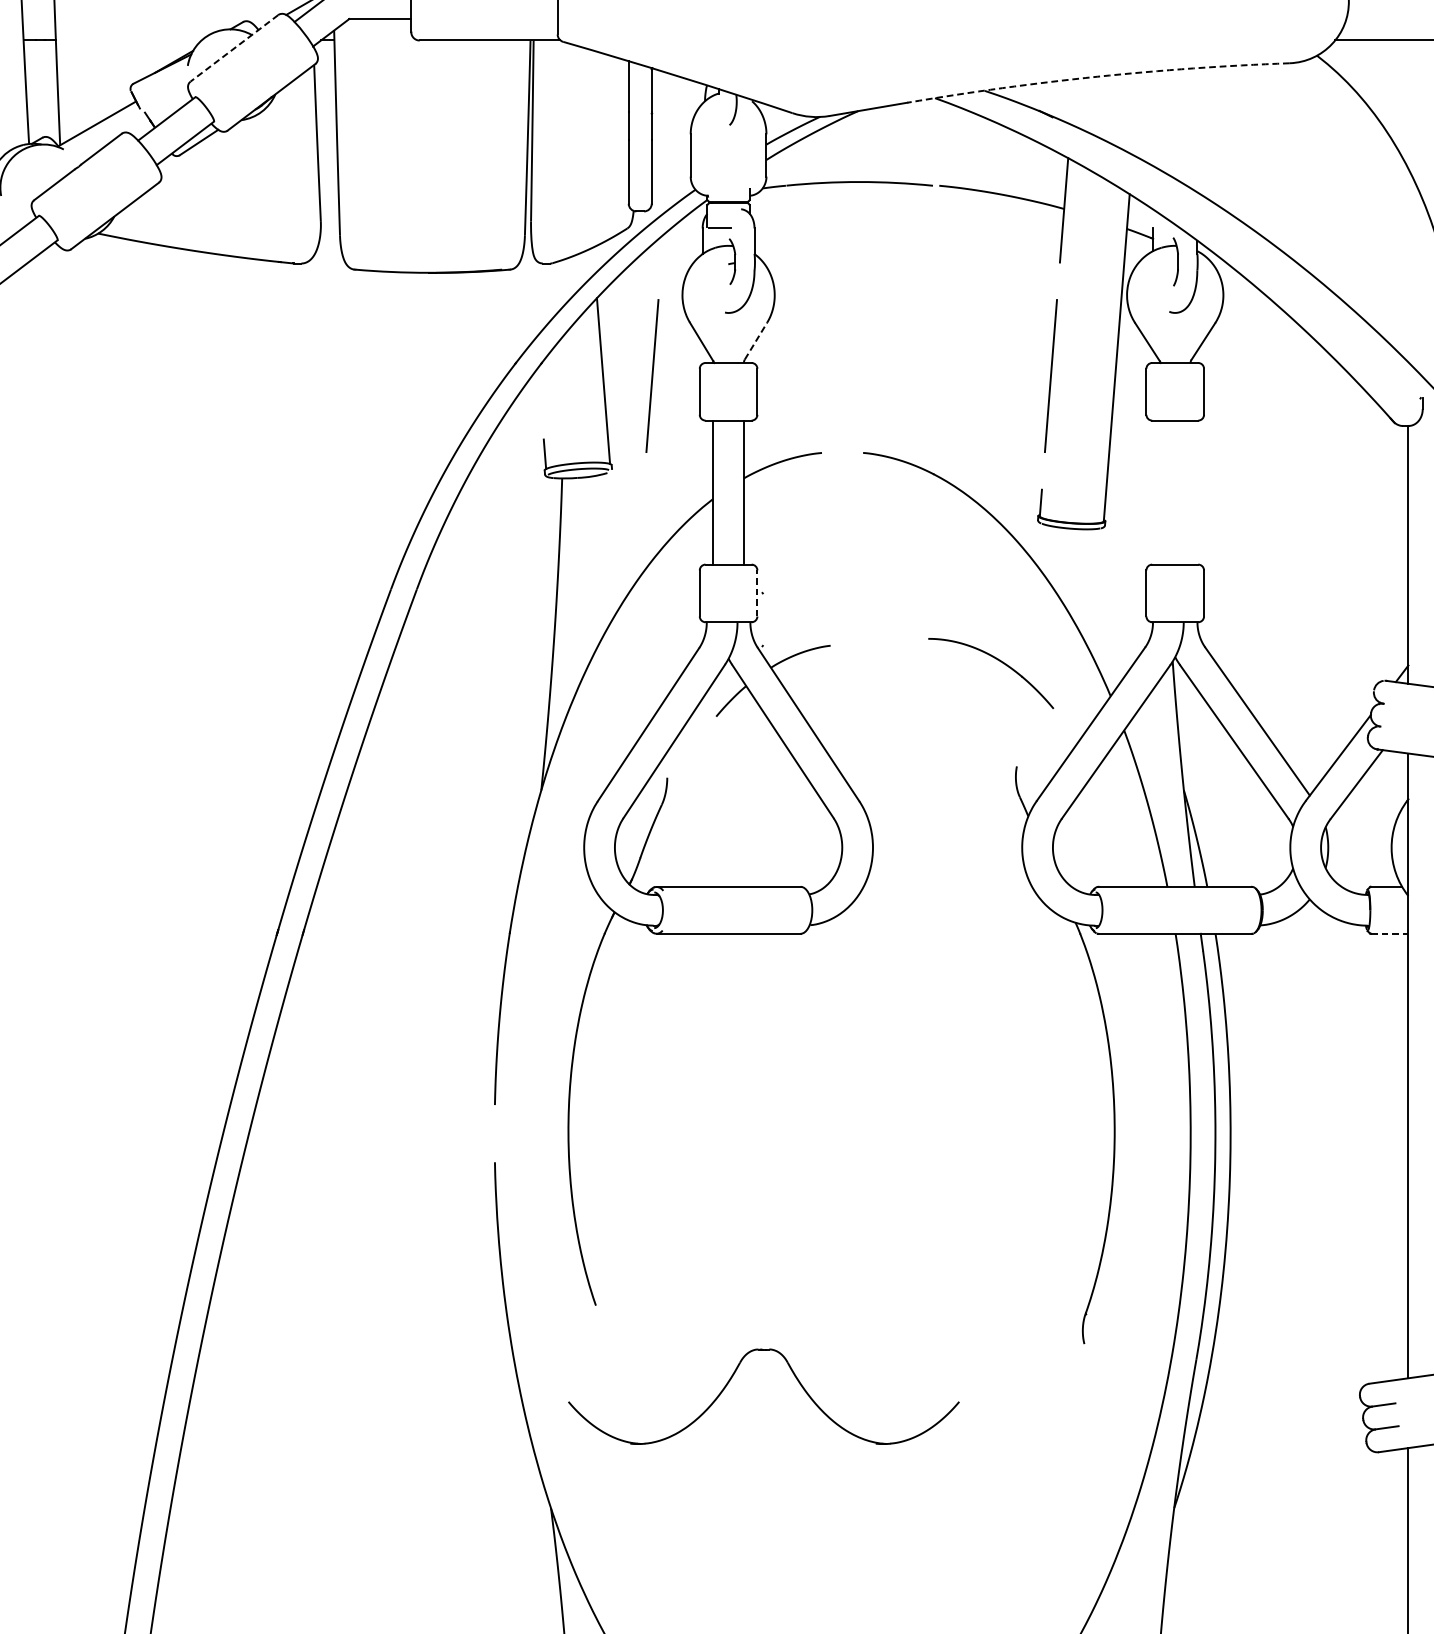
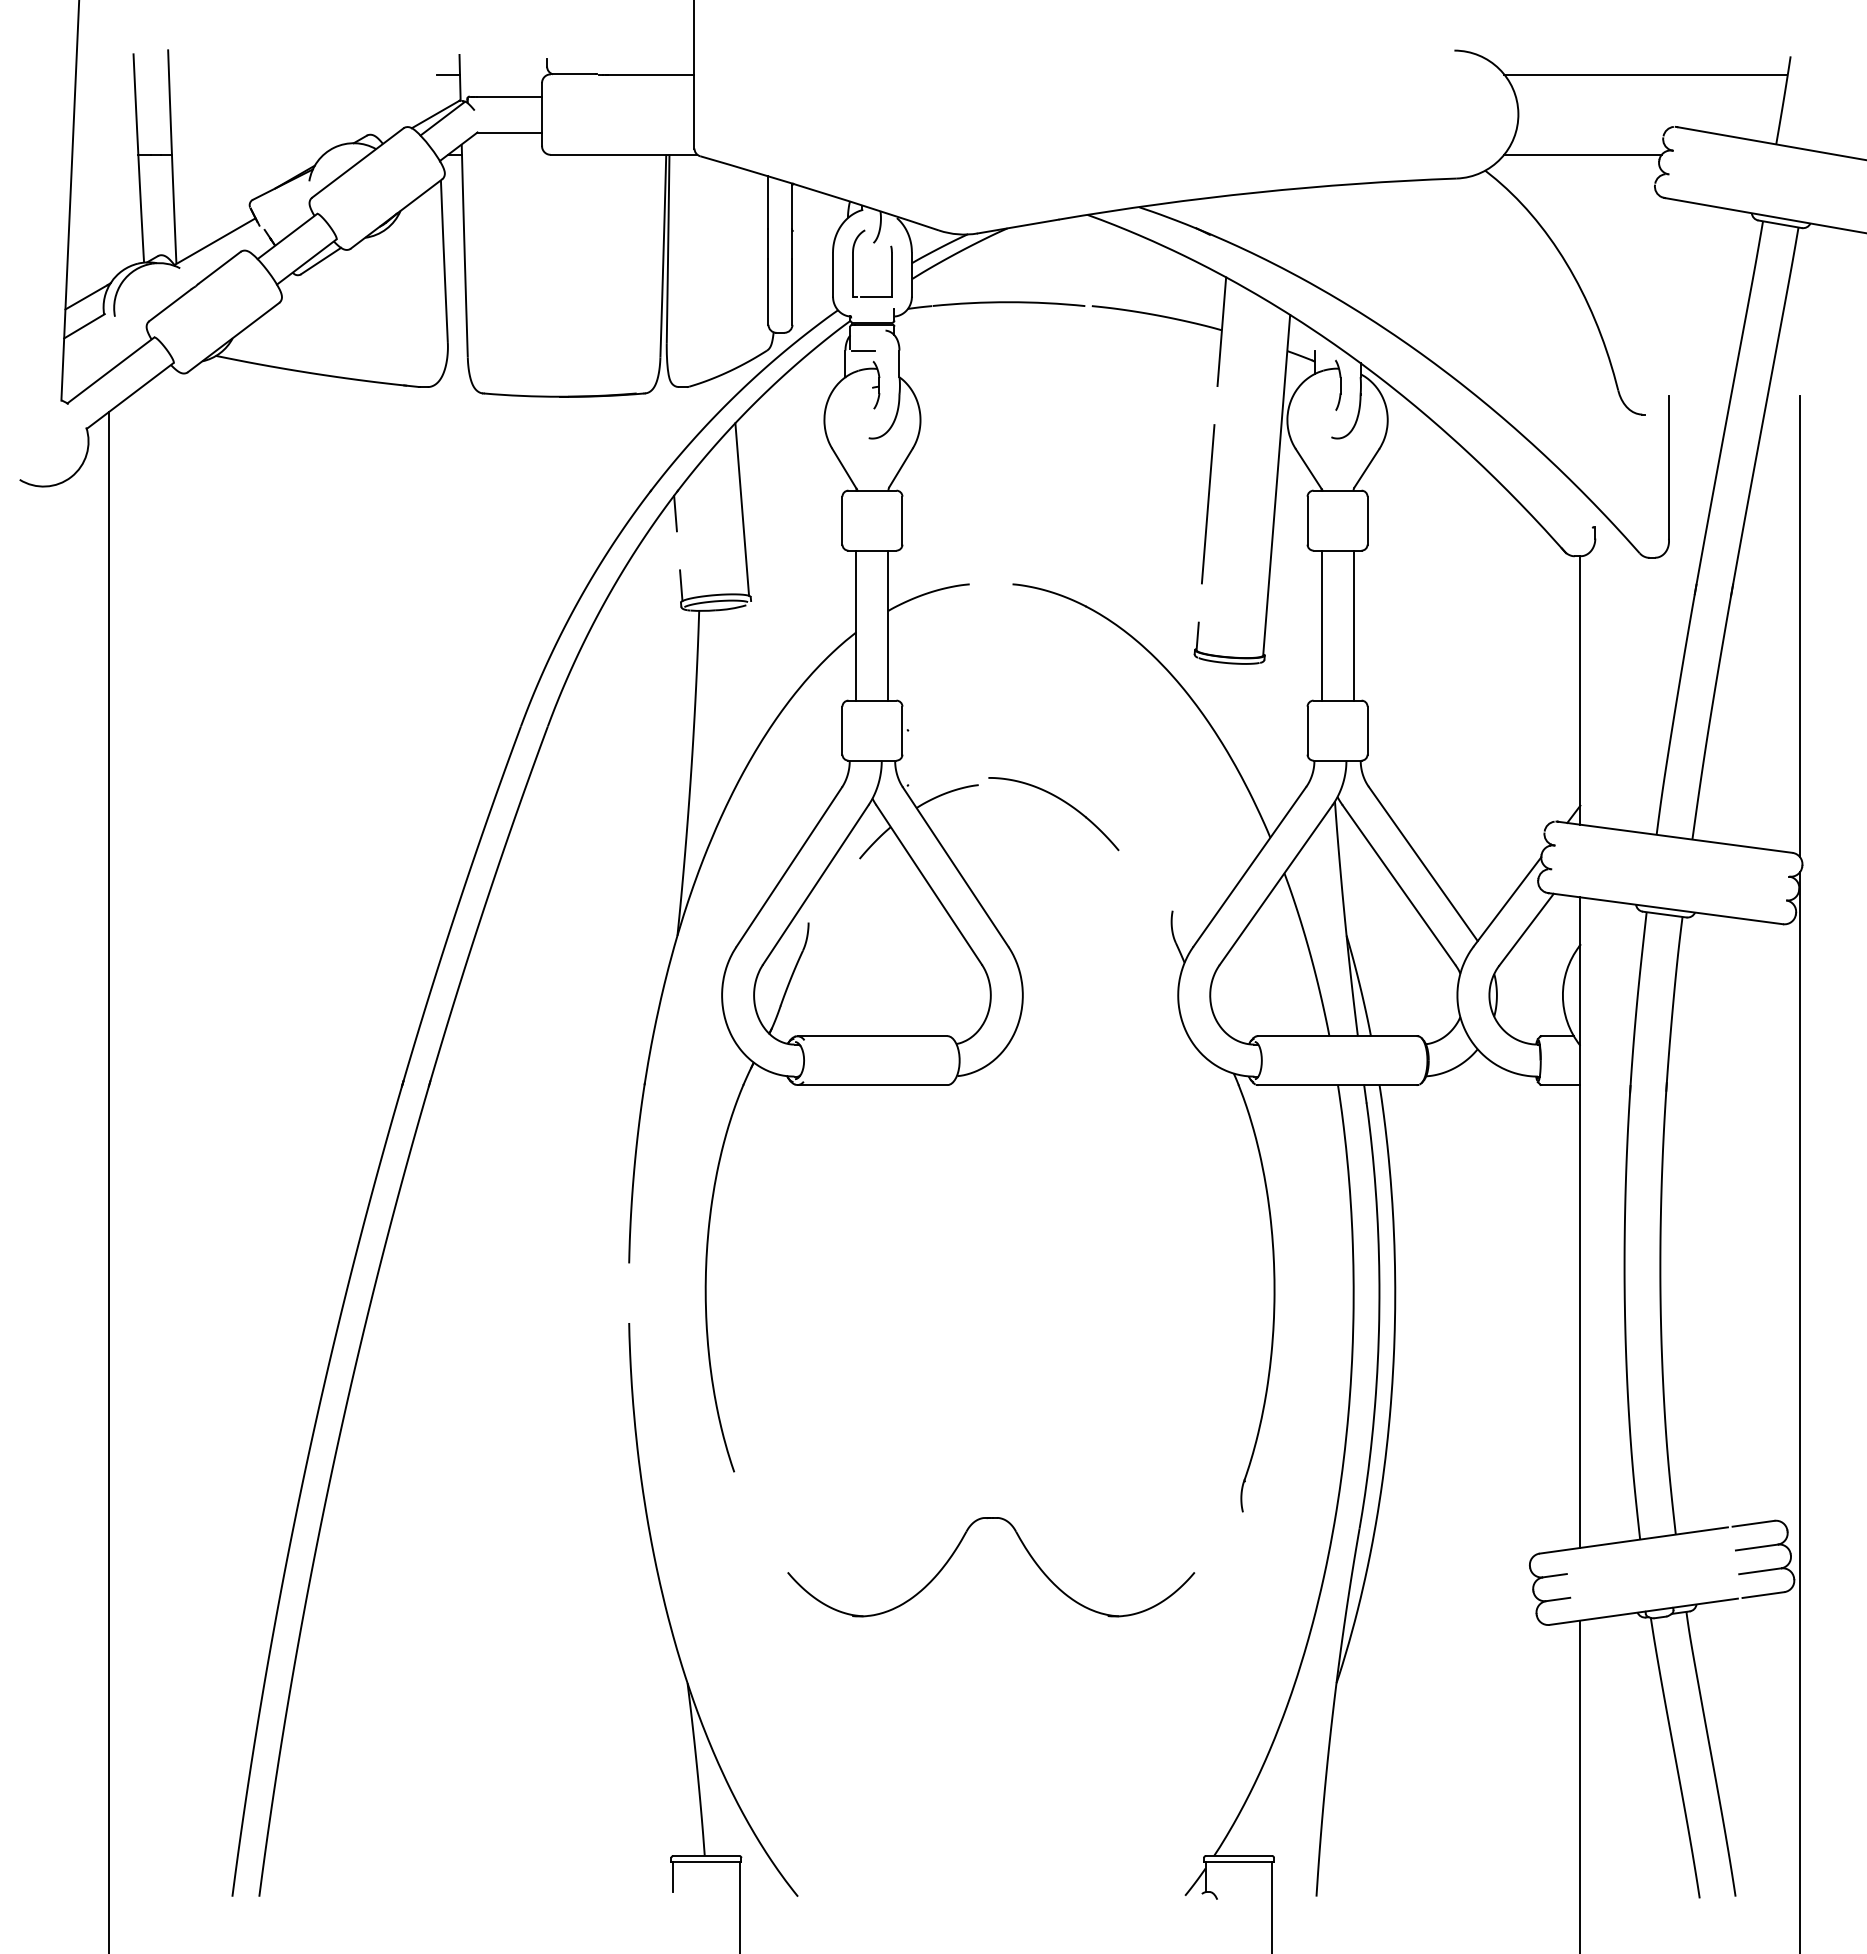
line: (234, 48) -> (357, 163), dashed -> solid
arc: (1097, 76) -> (1256, 192), dashed -> solid
part: (710, 144) -> (853, 263), added
line: (756, 340) -> (901, 467), dashed -> solid
line: (652, 376) -> (793, 504), removed
line: (539, 384) -> (675, 513), added
line: (1159, 492) -> (1321, 625), added
line: (1190, 492) -> (1353, 625), added
line: (757, 593) -> (902, 730), dashed -> solid
part: (1000, 662) -> (1063, 802), moved
line: (1390, 934) -> (1561, 1085), dashed -> solid
part: (795, 1378) -> (1024, 1548), moved

